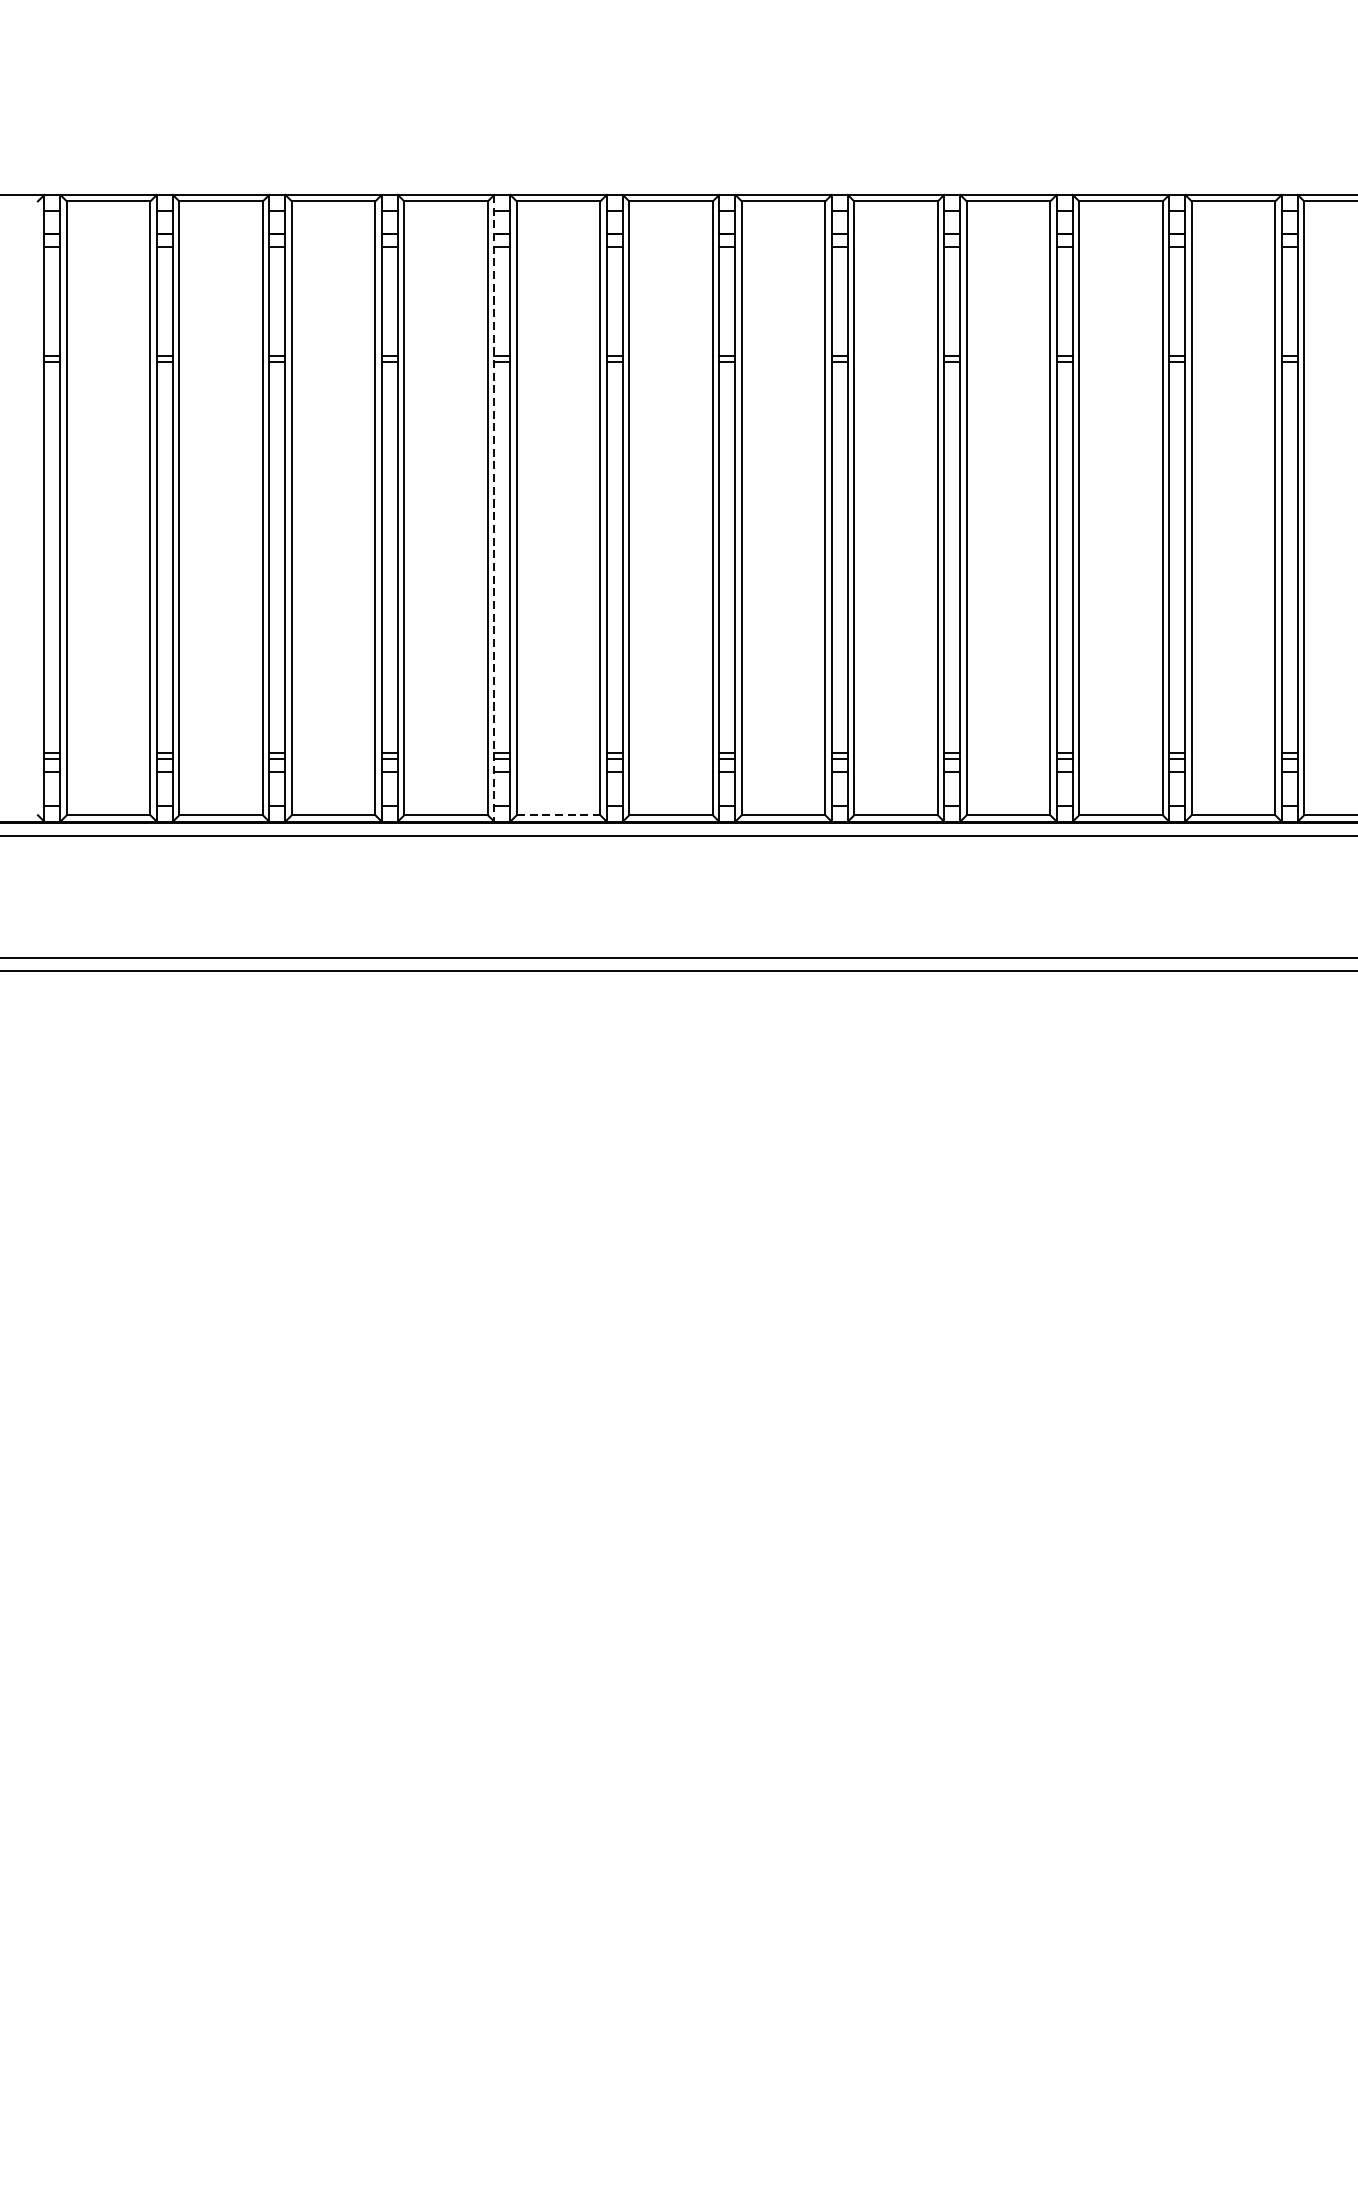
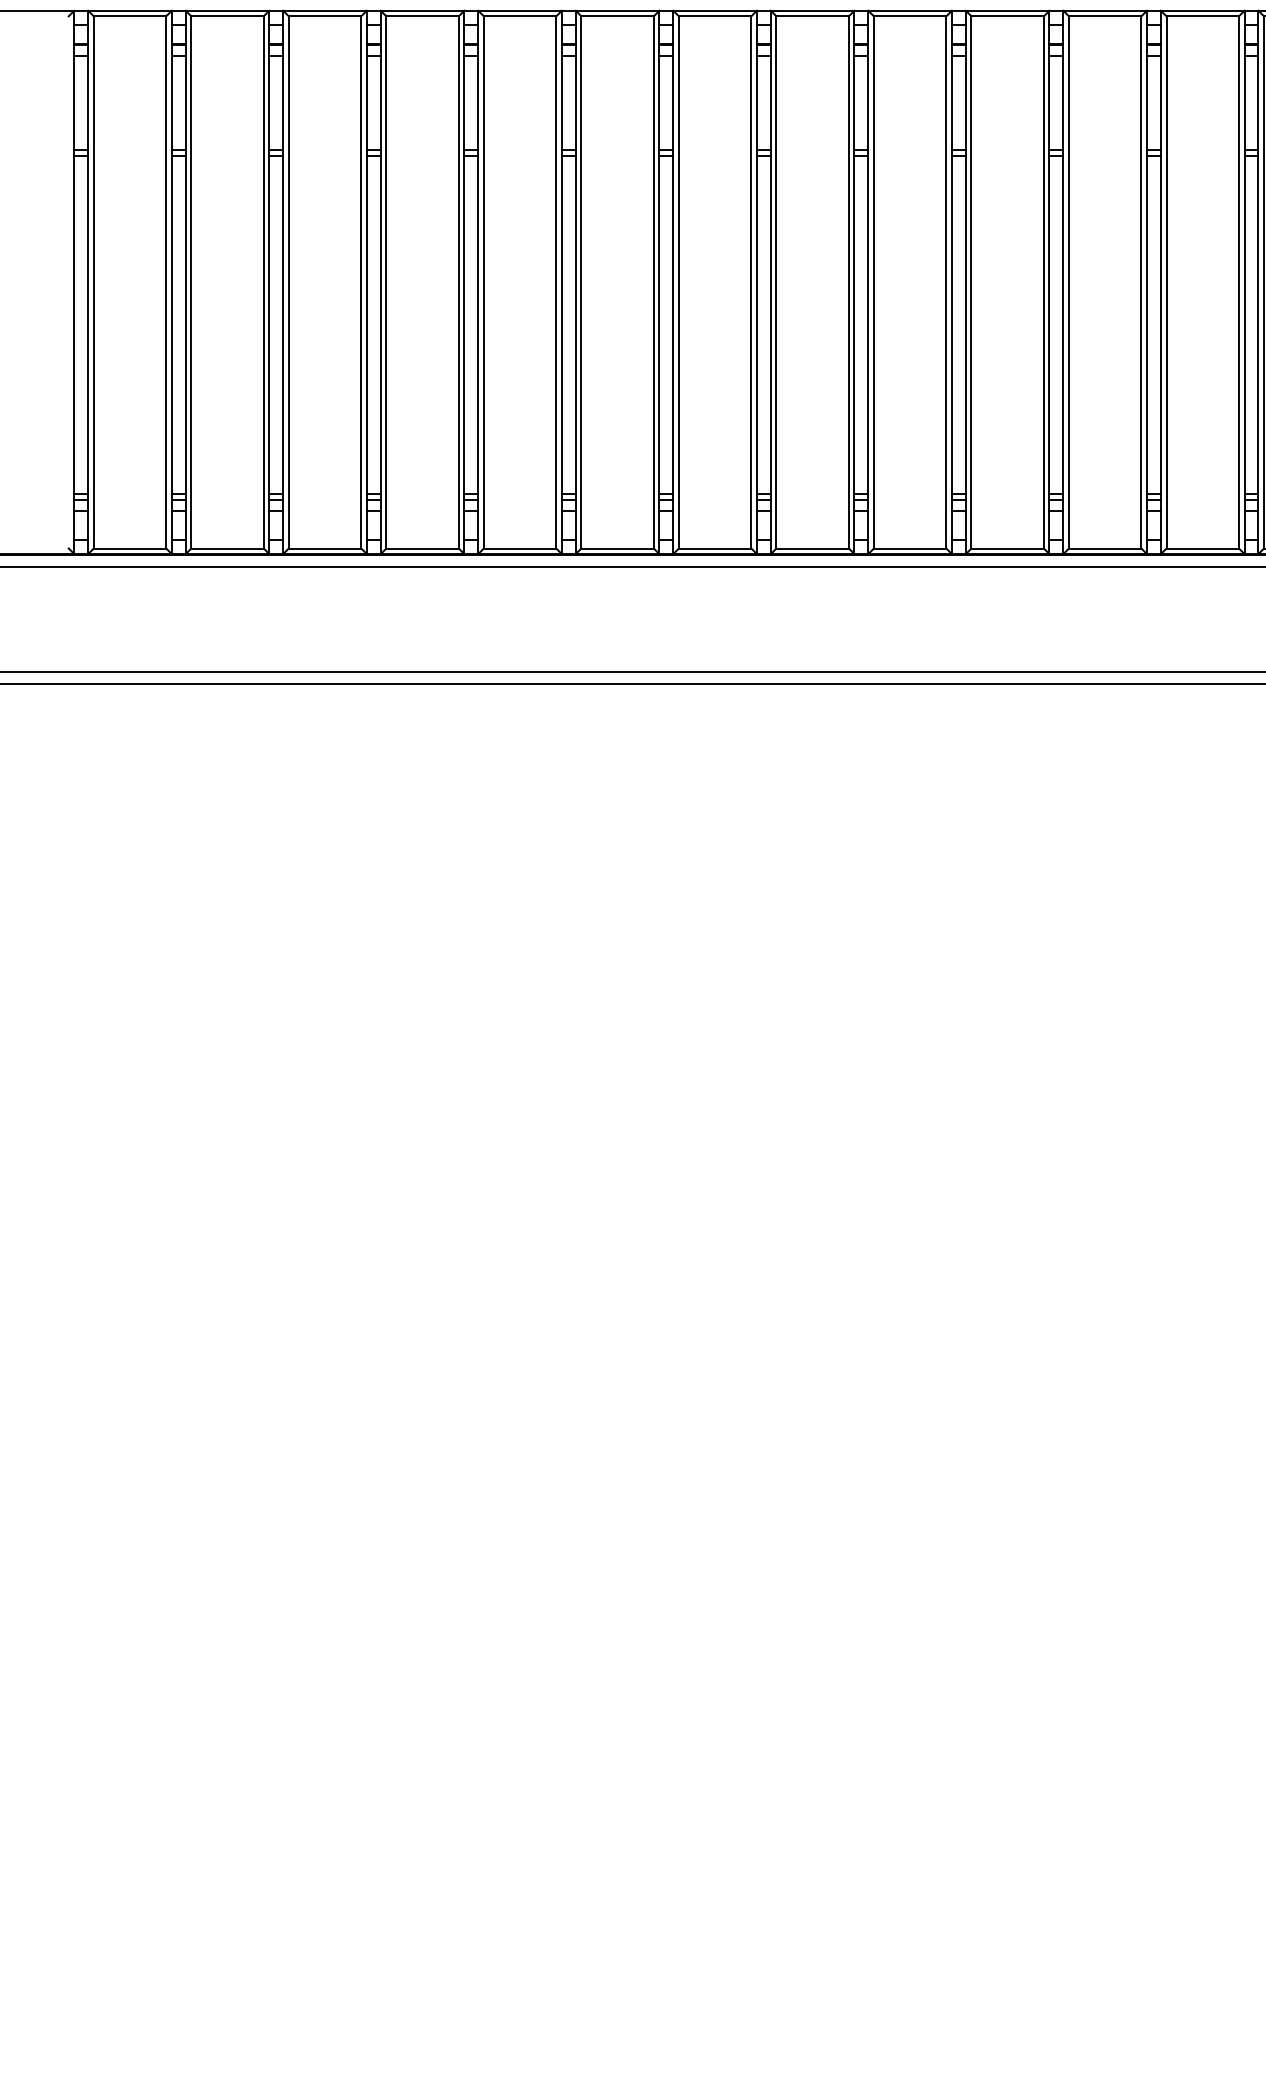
line: (494, 508) -> (464, 282), dashed -> solid
line: (559, 815) -> (520, 548), dashed -> solid

